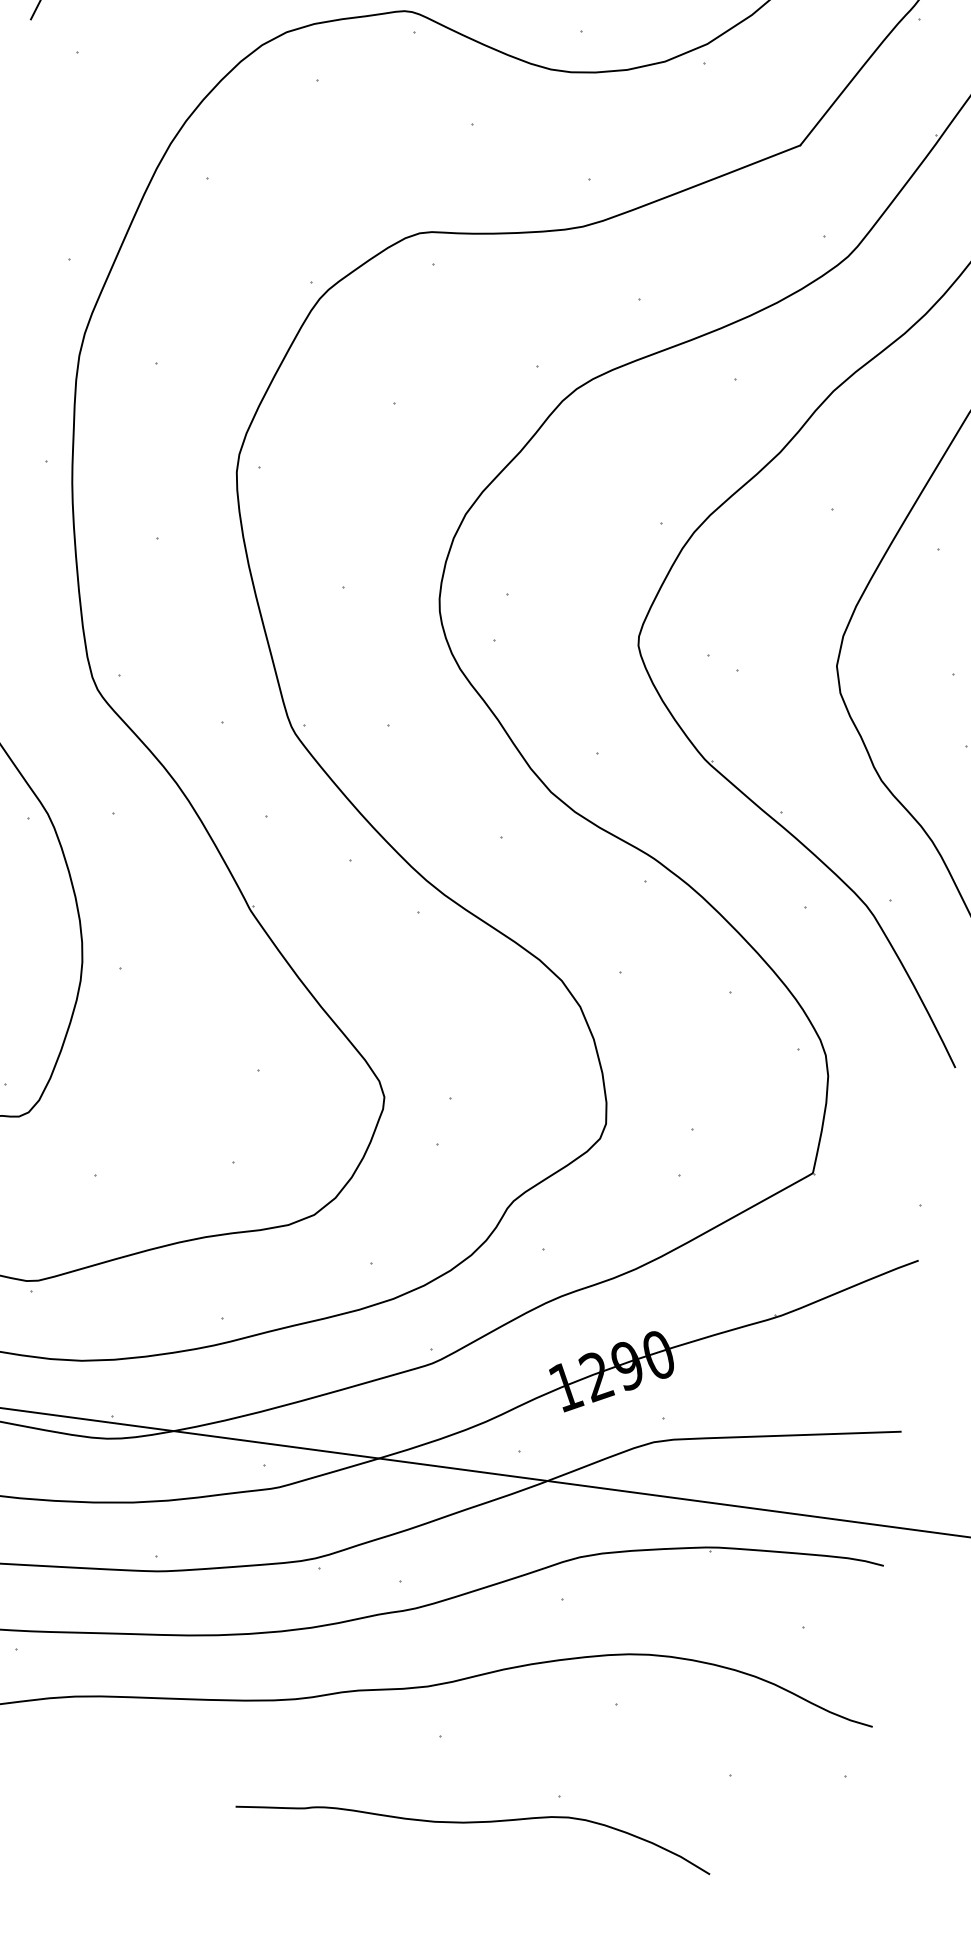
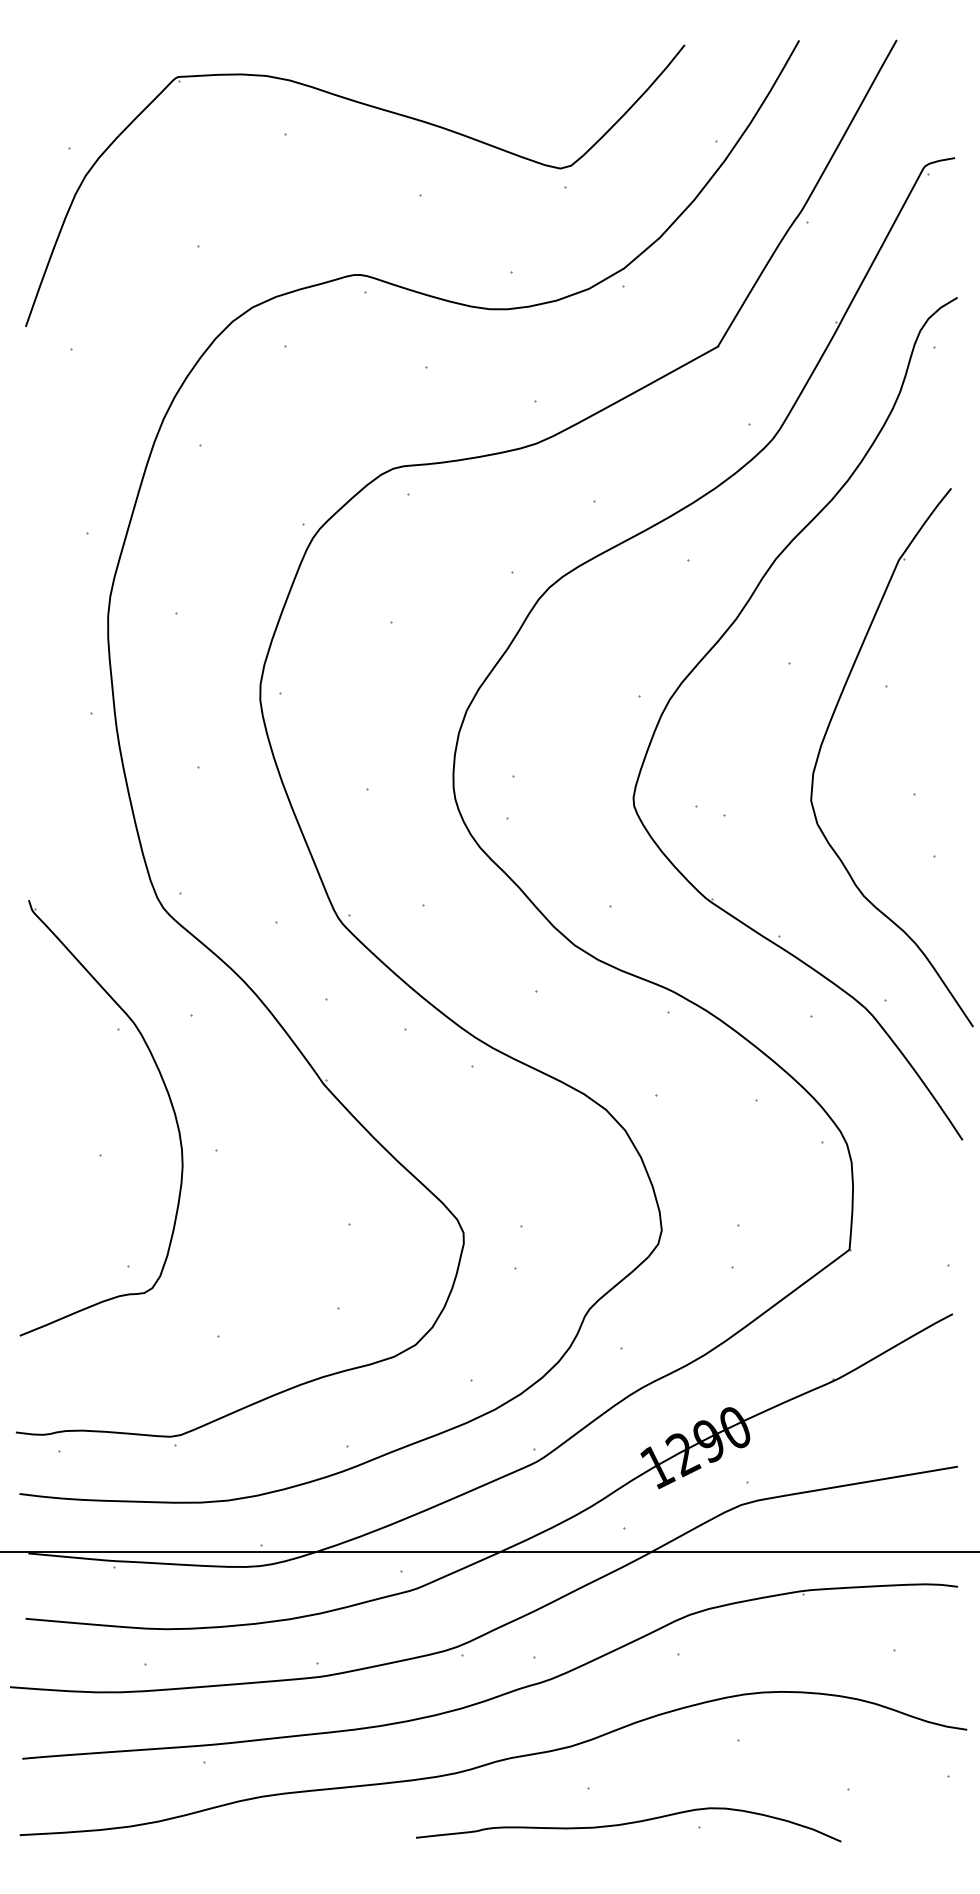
curve: (474, 1823) -> (628, 1824), moved

